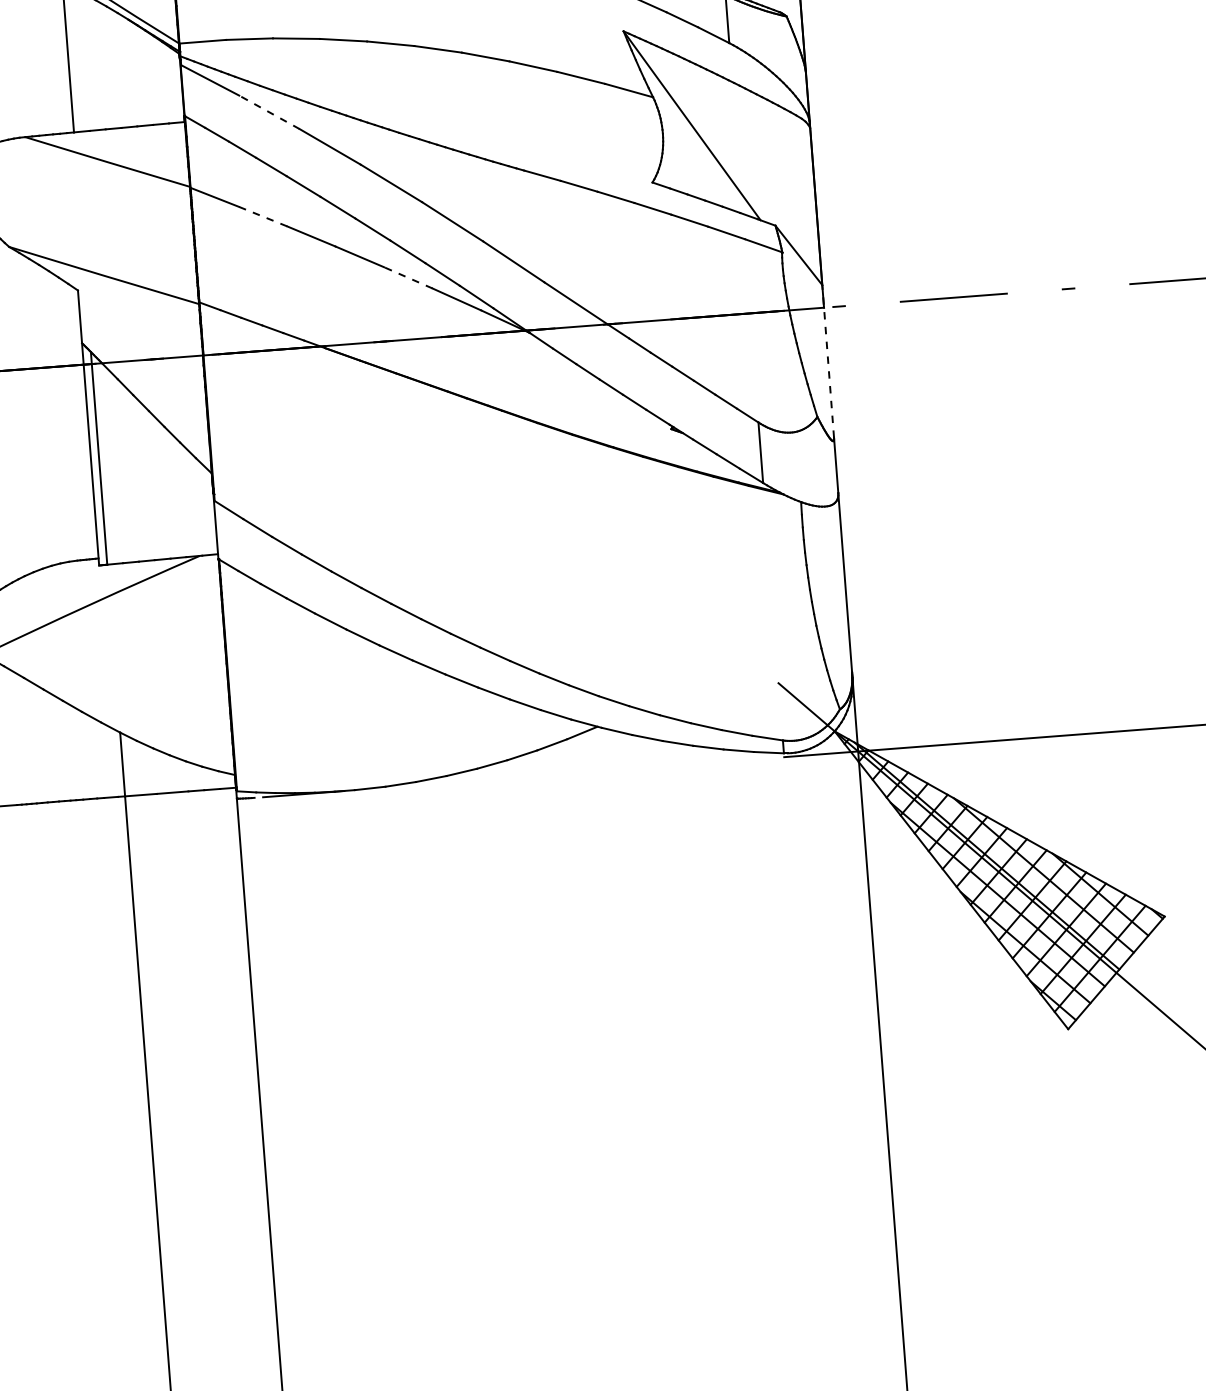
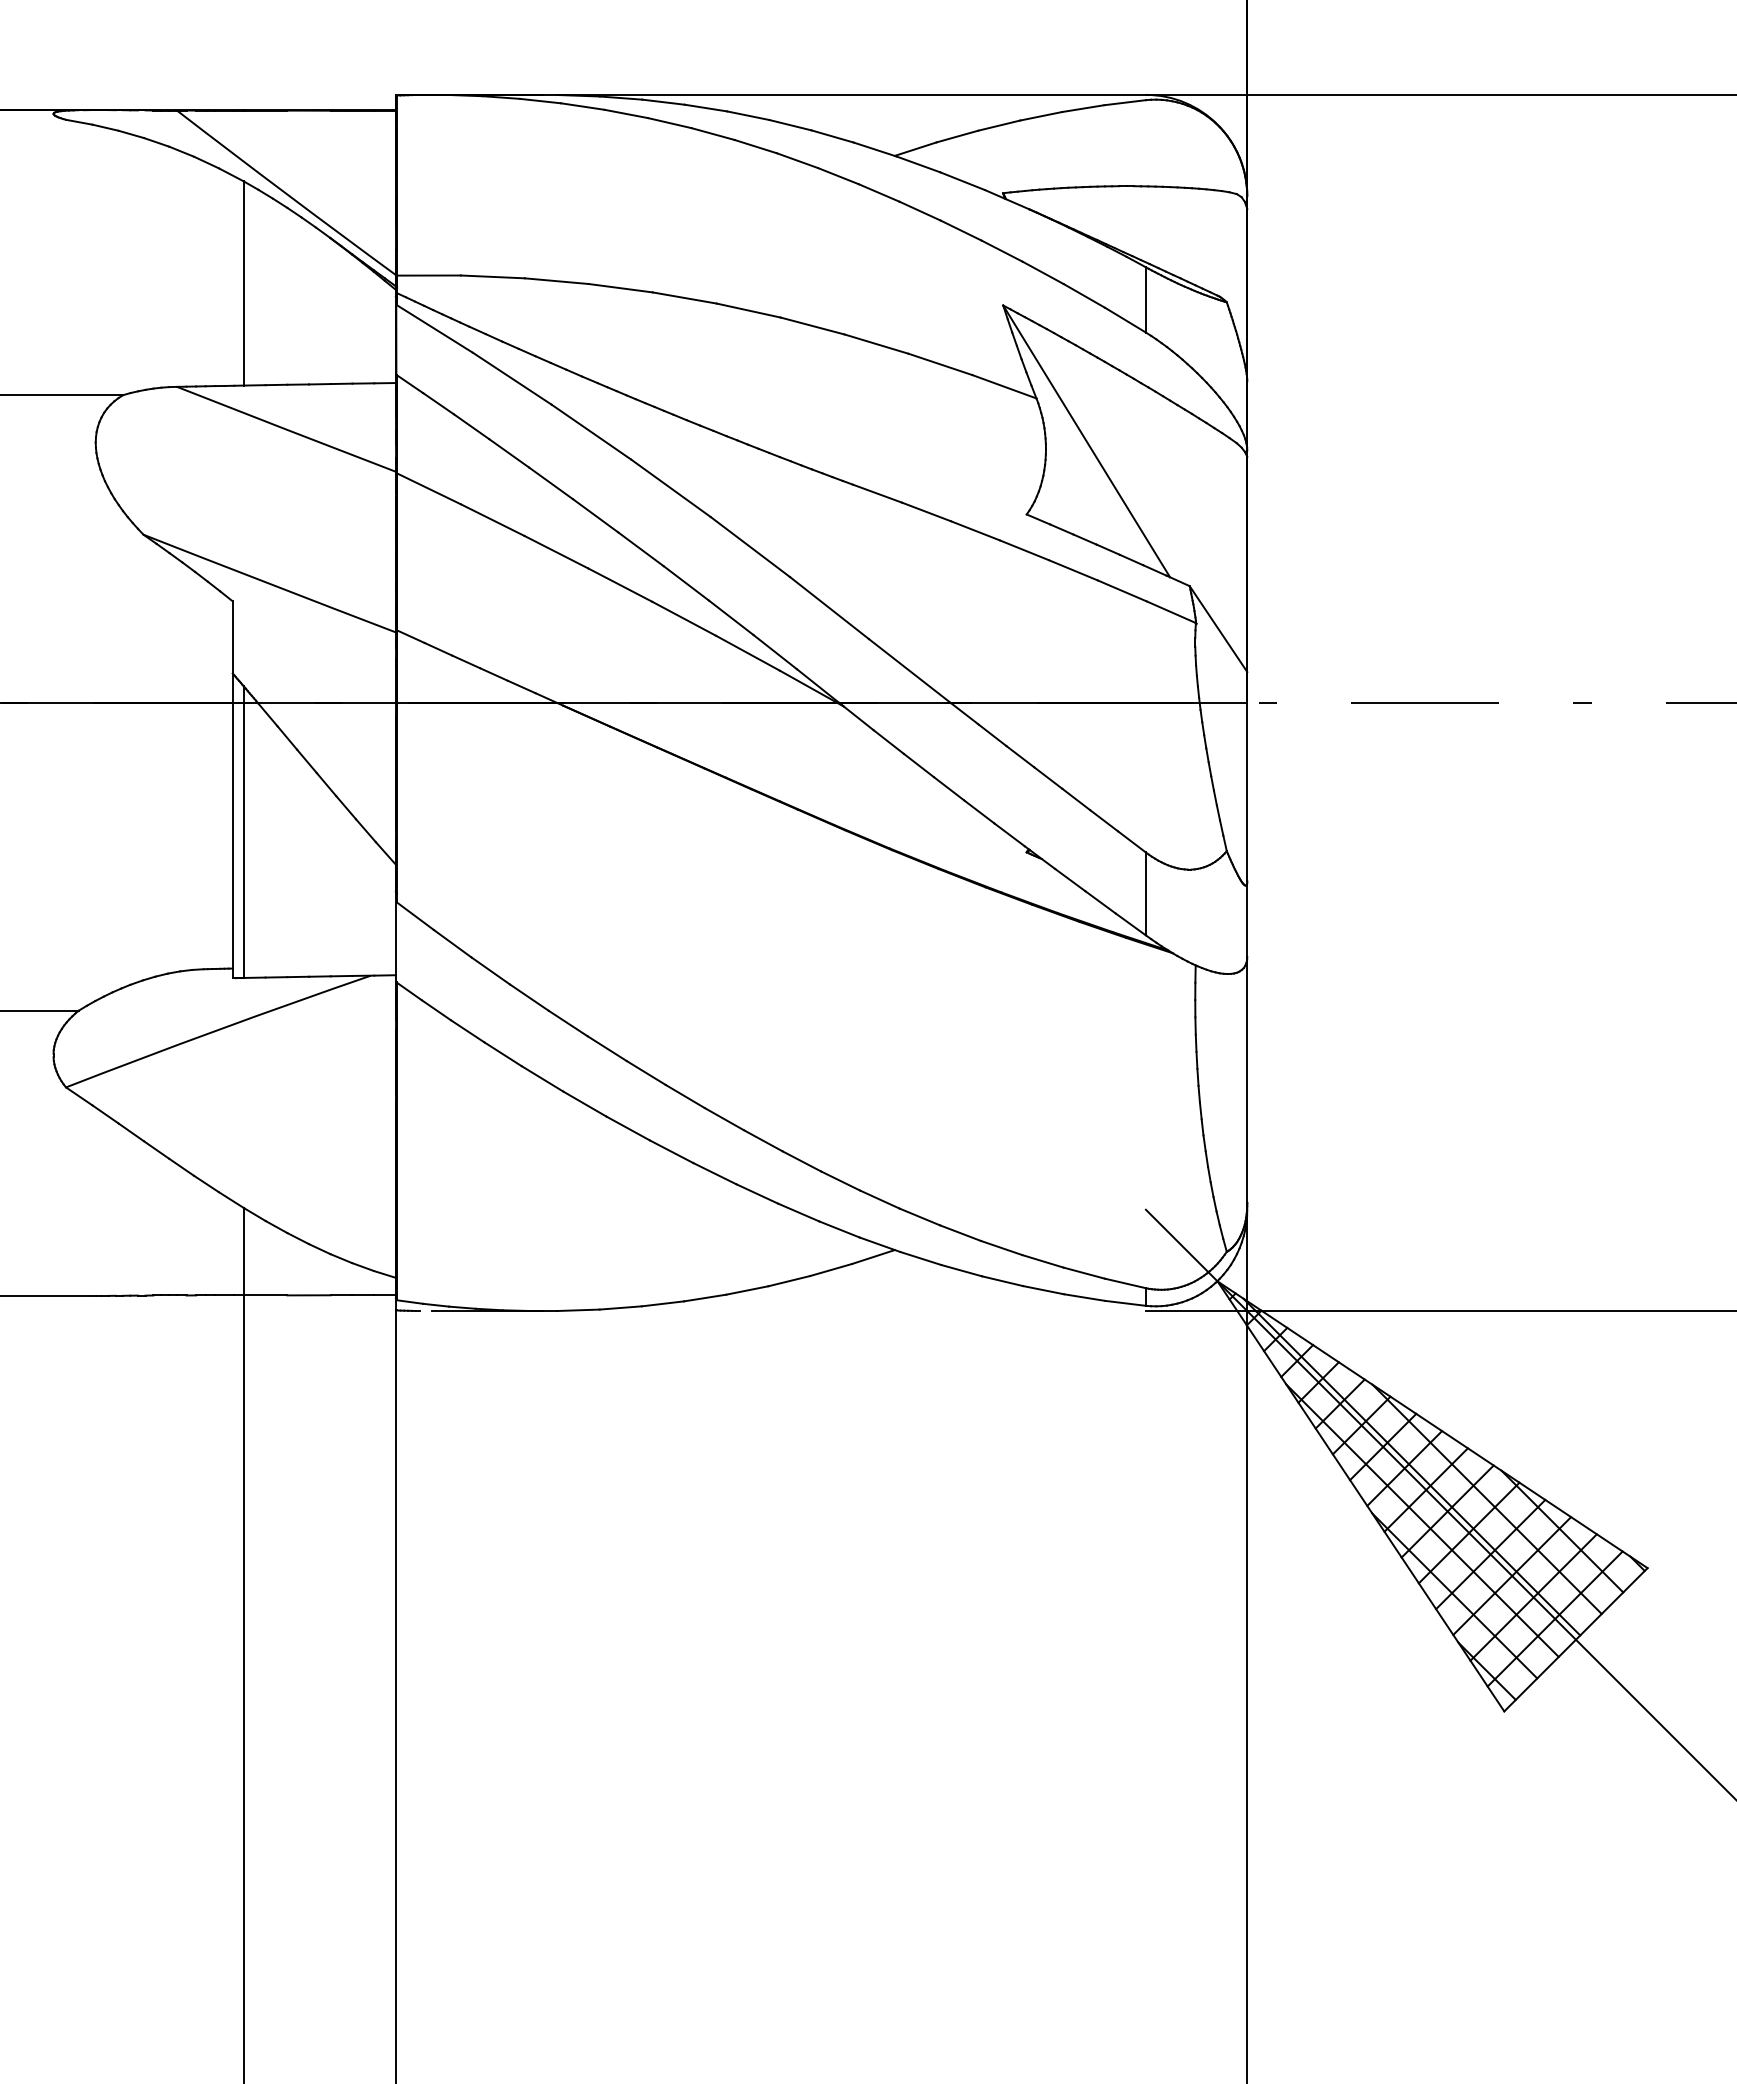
line: (268, 112) -> (511, 378), dashed -> solid
line: (263, 216) -> (492, 520), dashed -> solid
line: (407, 277) -> (683, 618), dashed -> solid
line: (828, 361) -> (1247, 776), dashed -> solid

